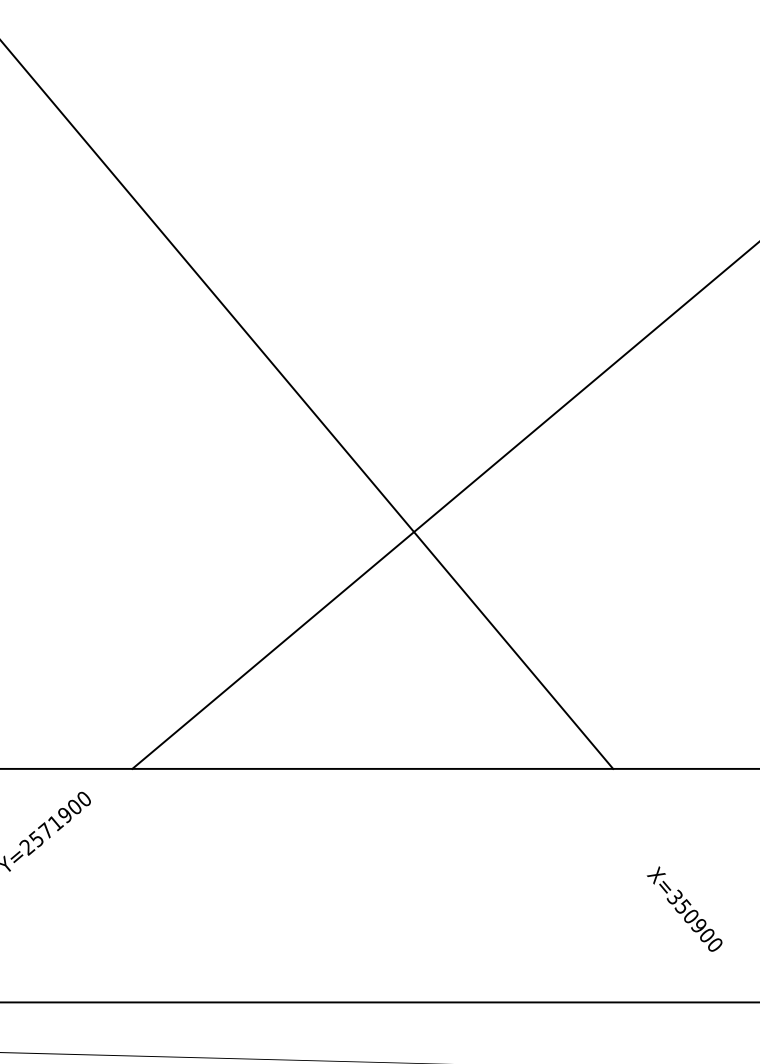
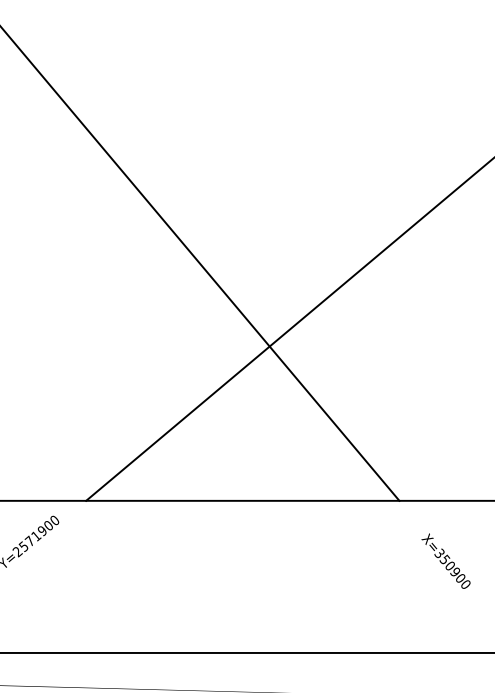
text: (683, 908) -> (445, 560), moved

